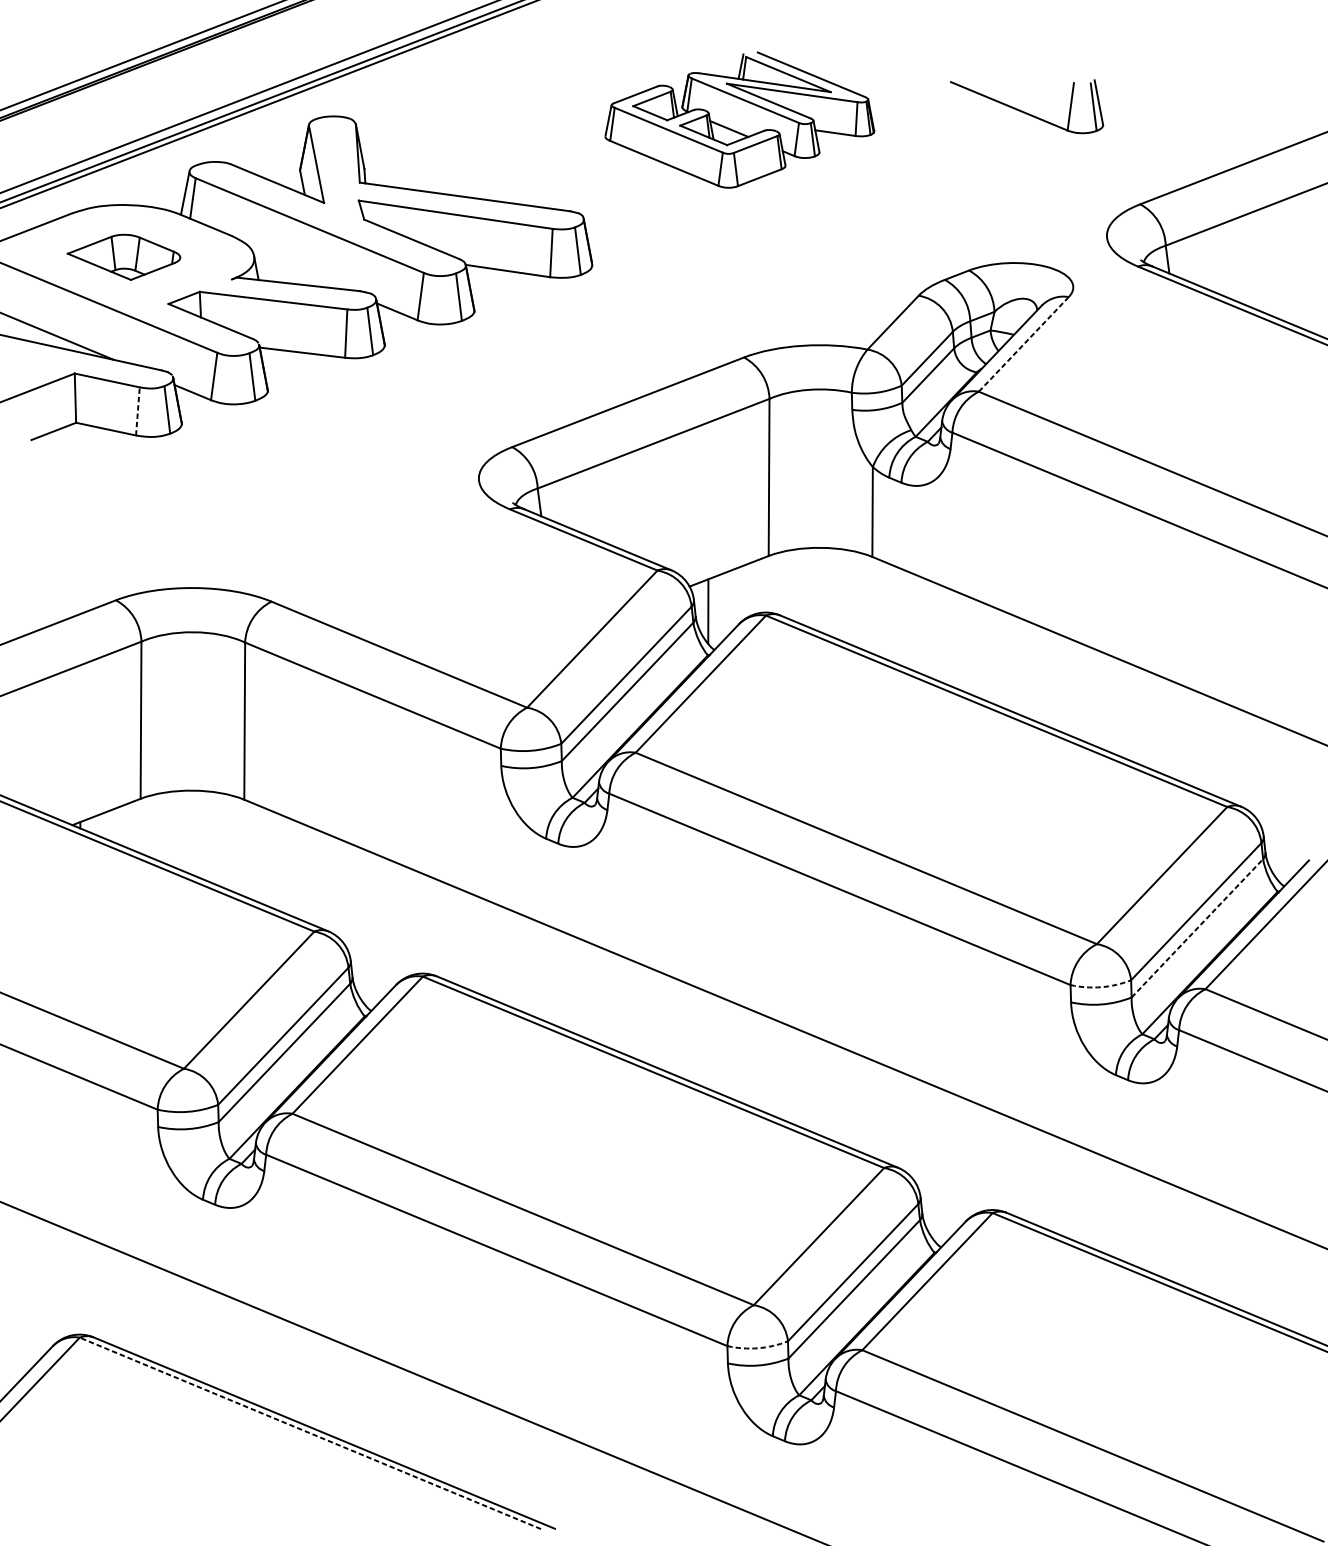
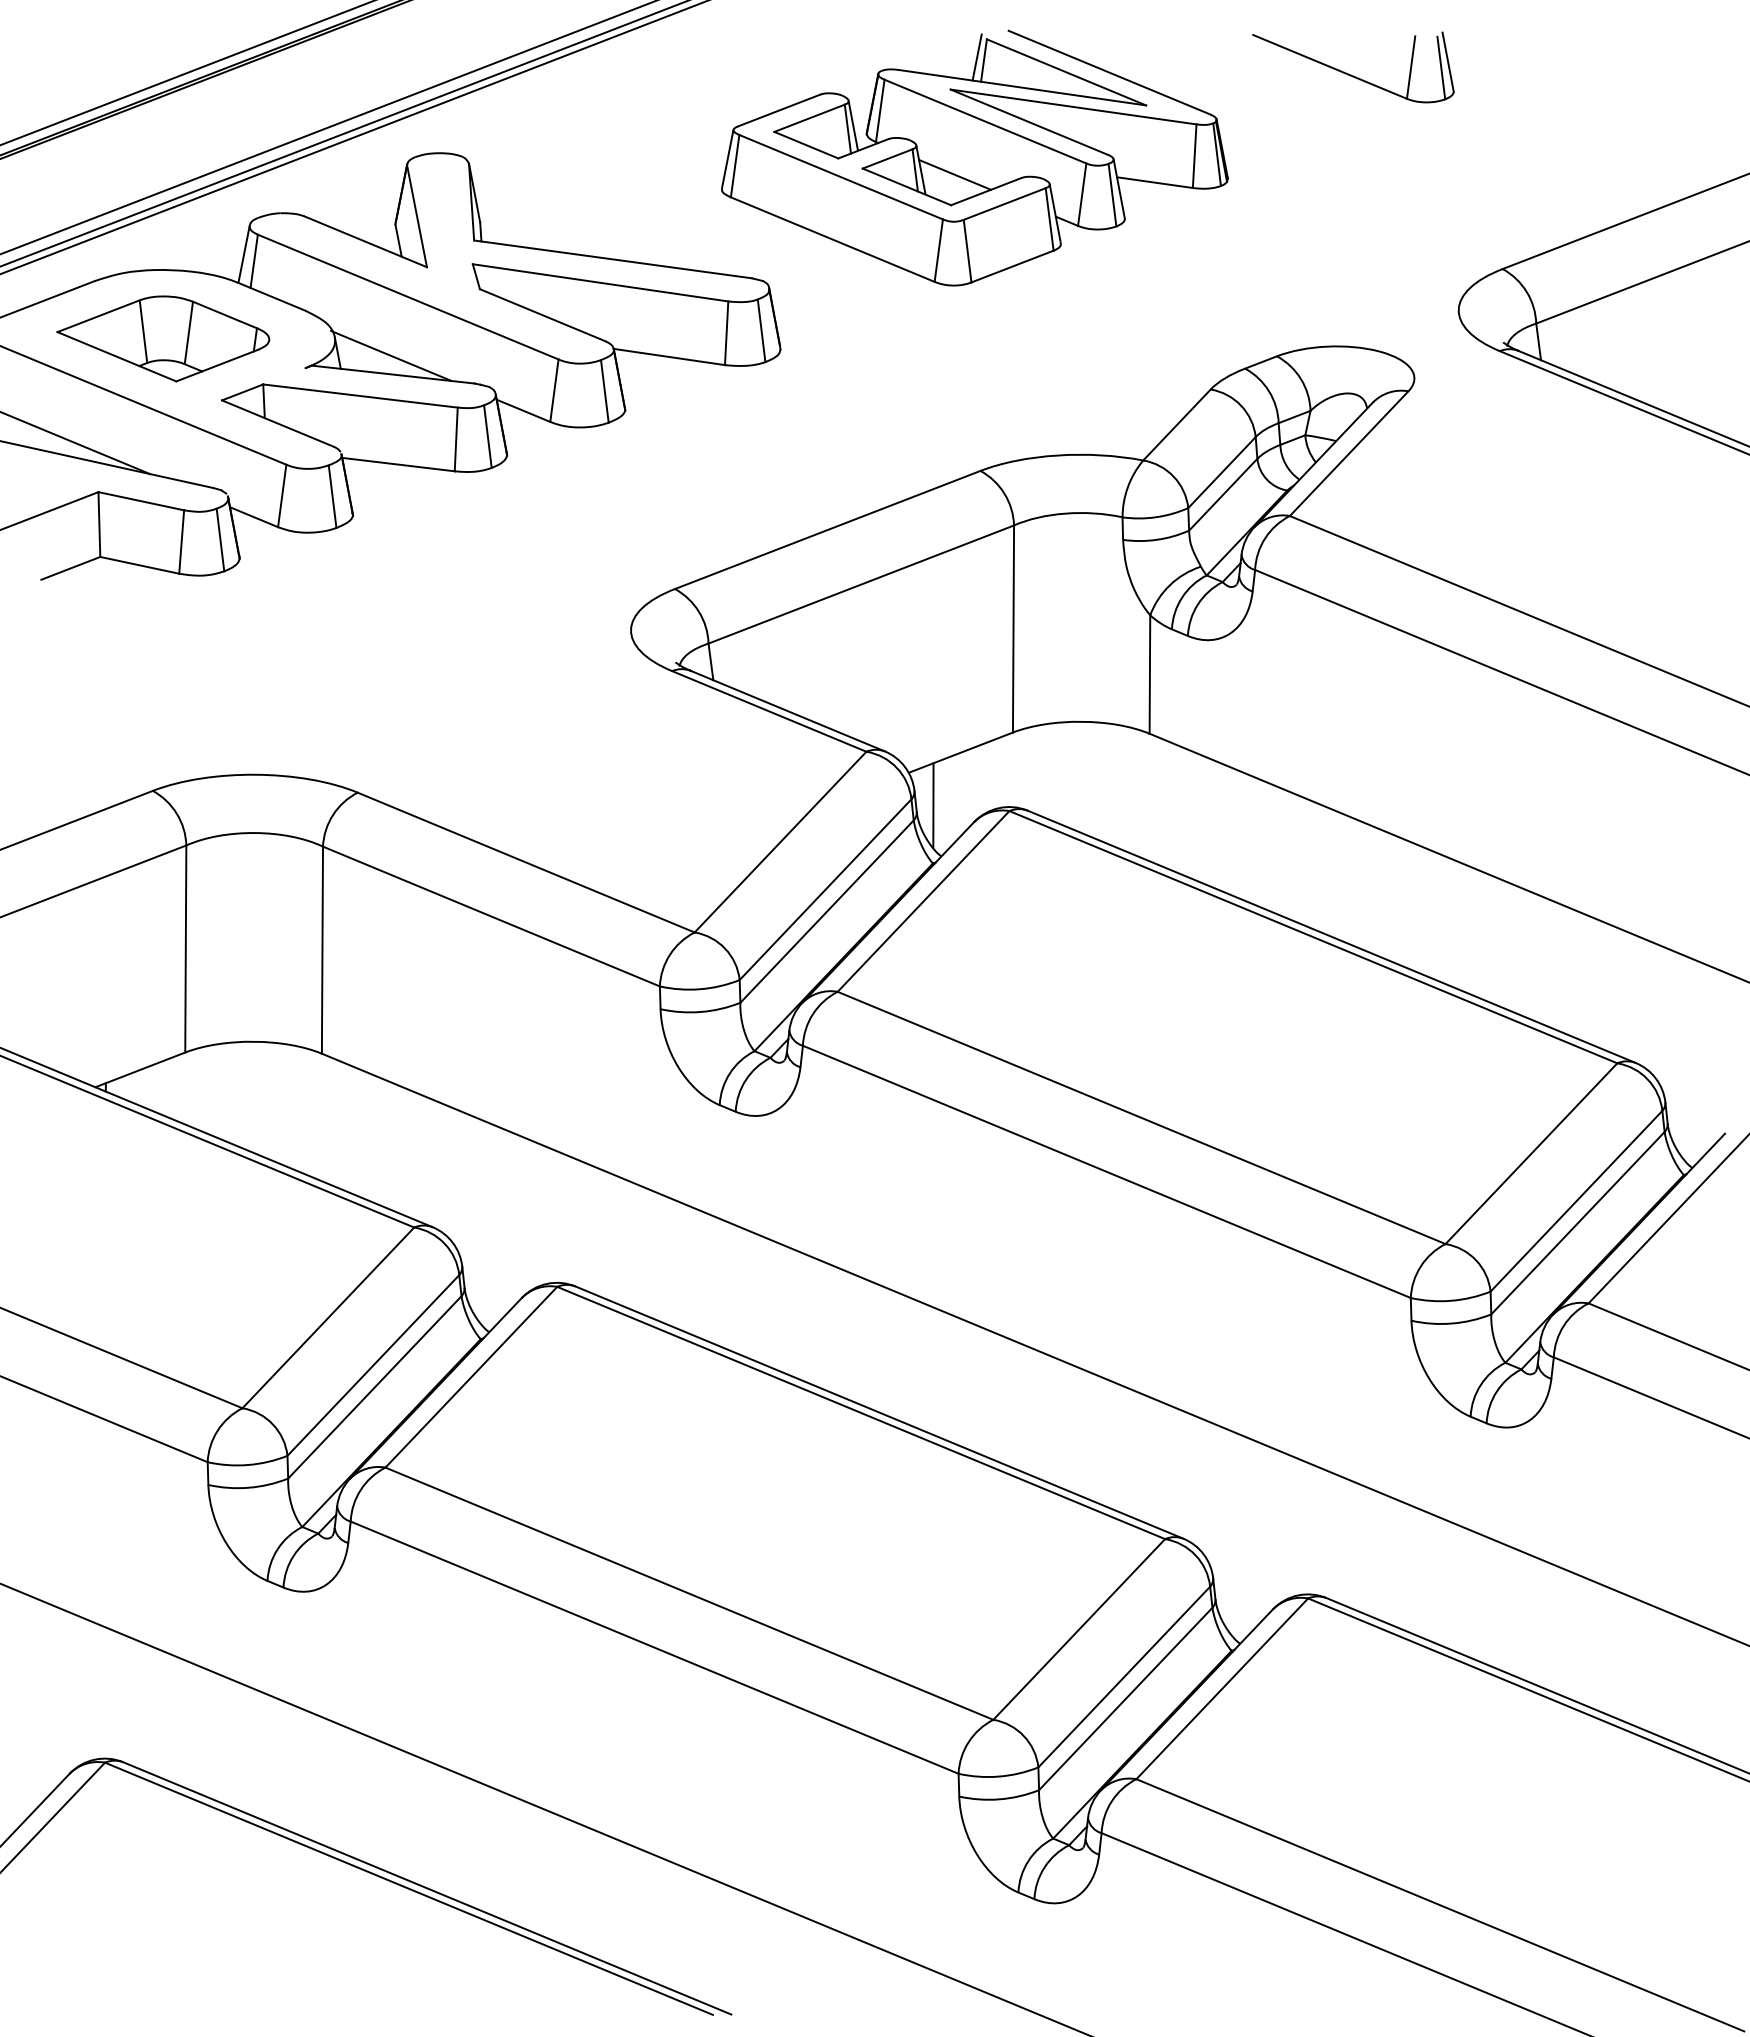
part: (1025, 112) -> (1351, 74), moved
part: (739, 119) -> (974, 157), size x1.43
part: (124, 257) -> (163, 338), size x1.43
line: (297, 269) -> (391, 355), added
line: (1023, 345) -> (1348, 454), dashed -> solid
line: (137, 411) -> (181, 542), dashed -> solid
line: (1197, 928) -> (1577, 1223), dashed -> solid
arc: (1101, 986) -> (1451, 1300), dashed -> solid
arc: (757, 1348) -> (998, 1776), dashed -> solid
line: (310, 1433) -> (408, 1888), dashed -> solid

